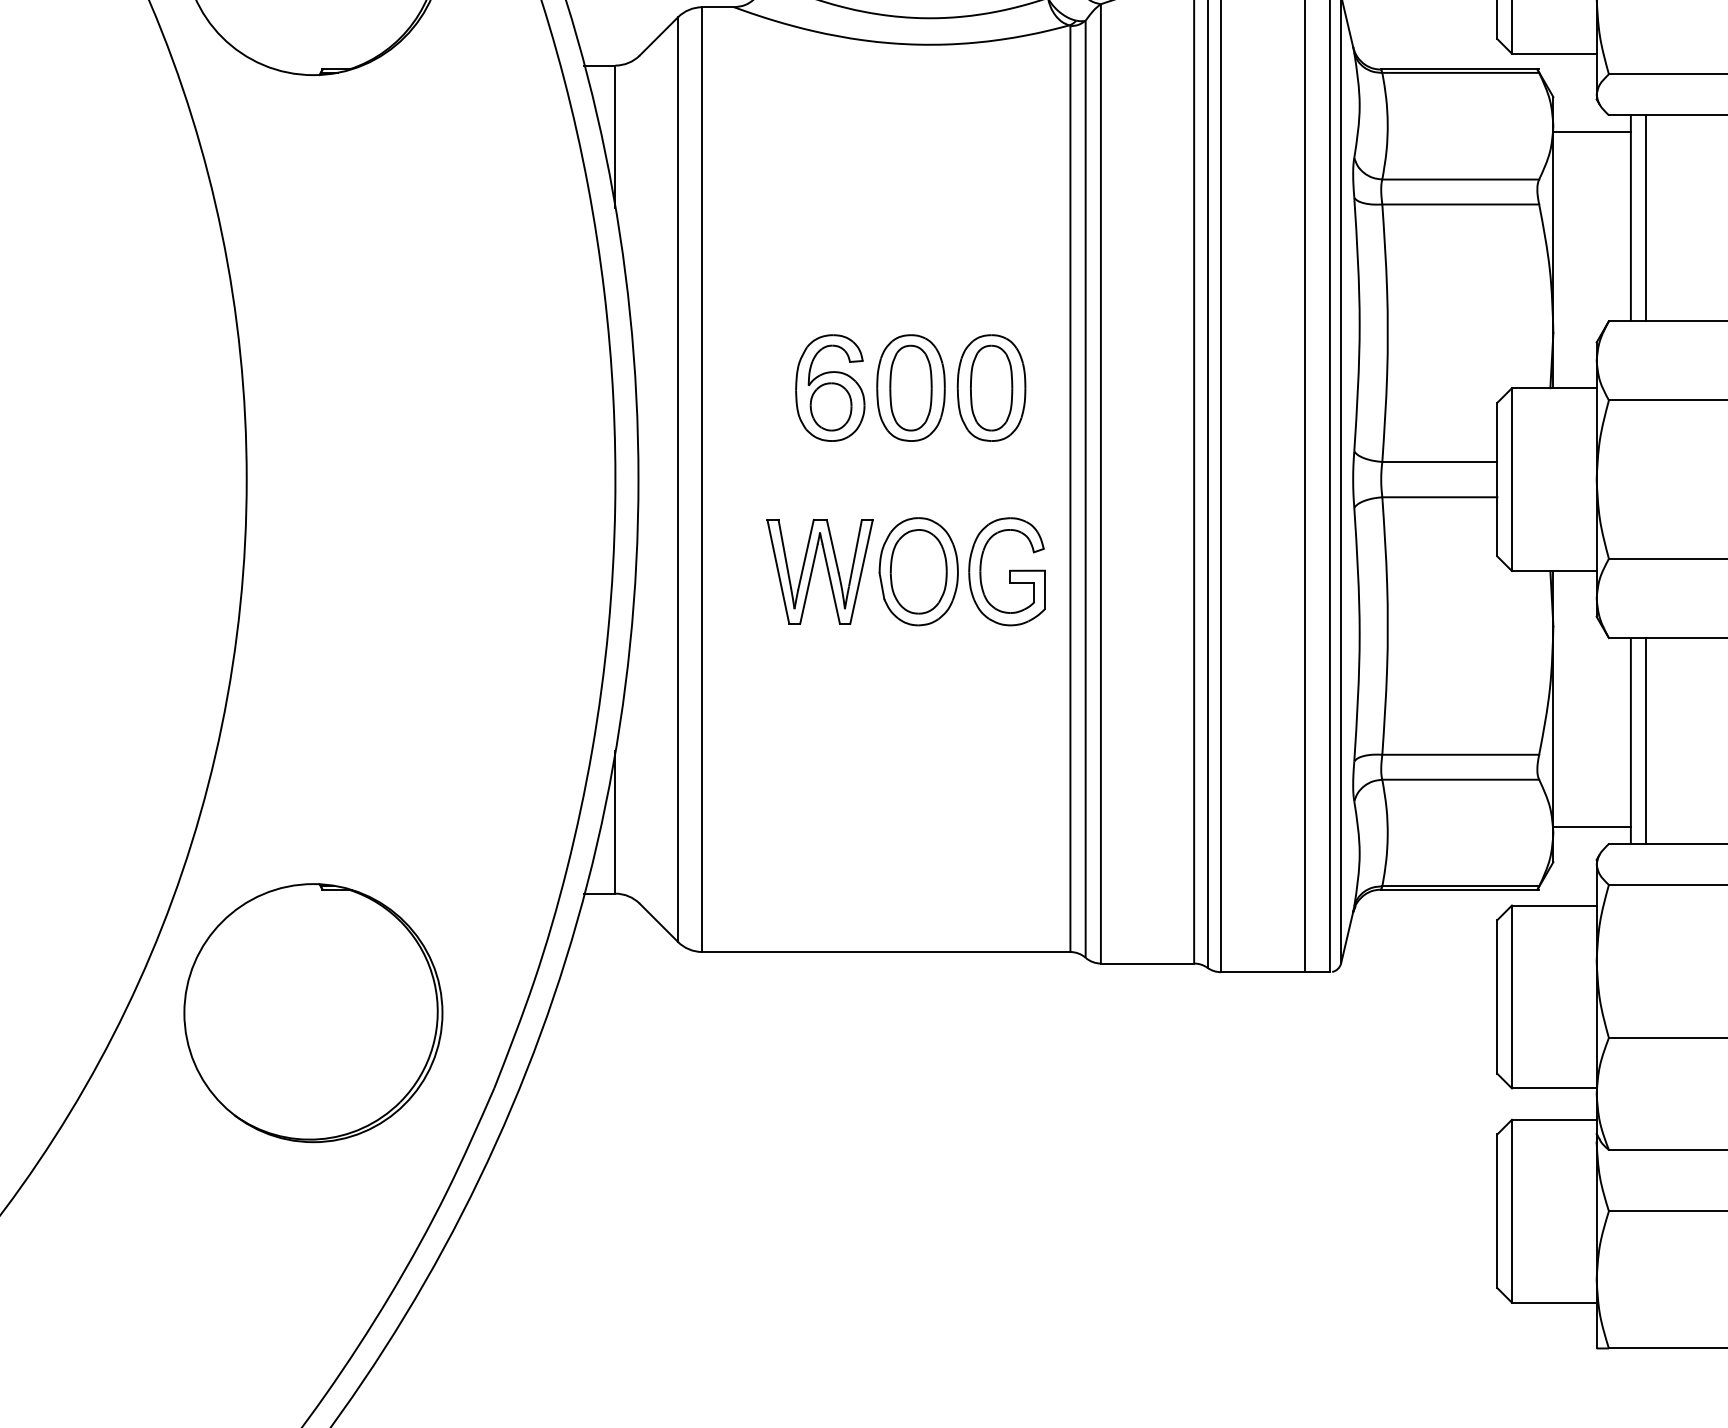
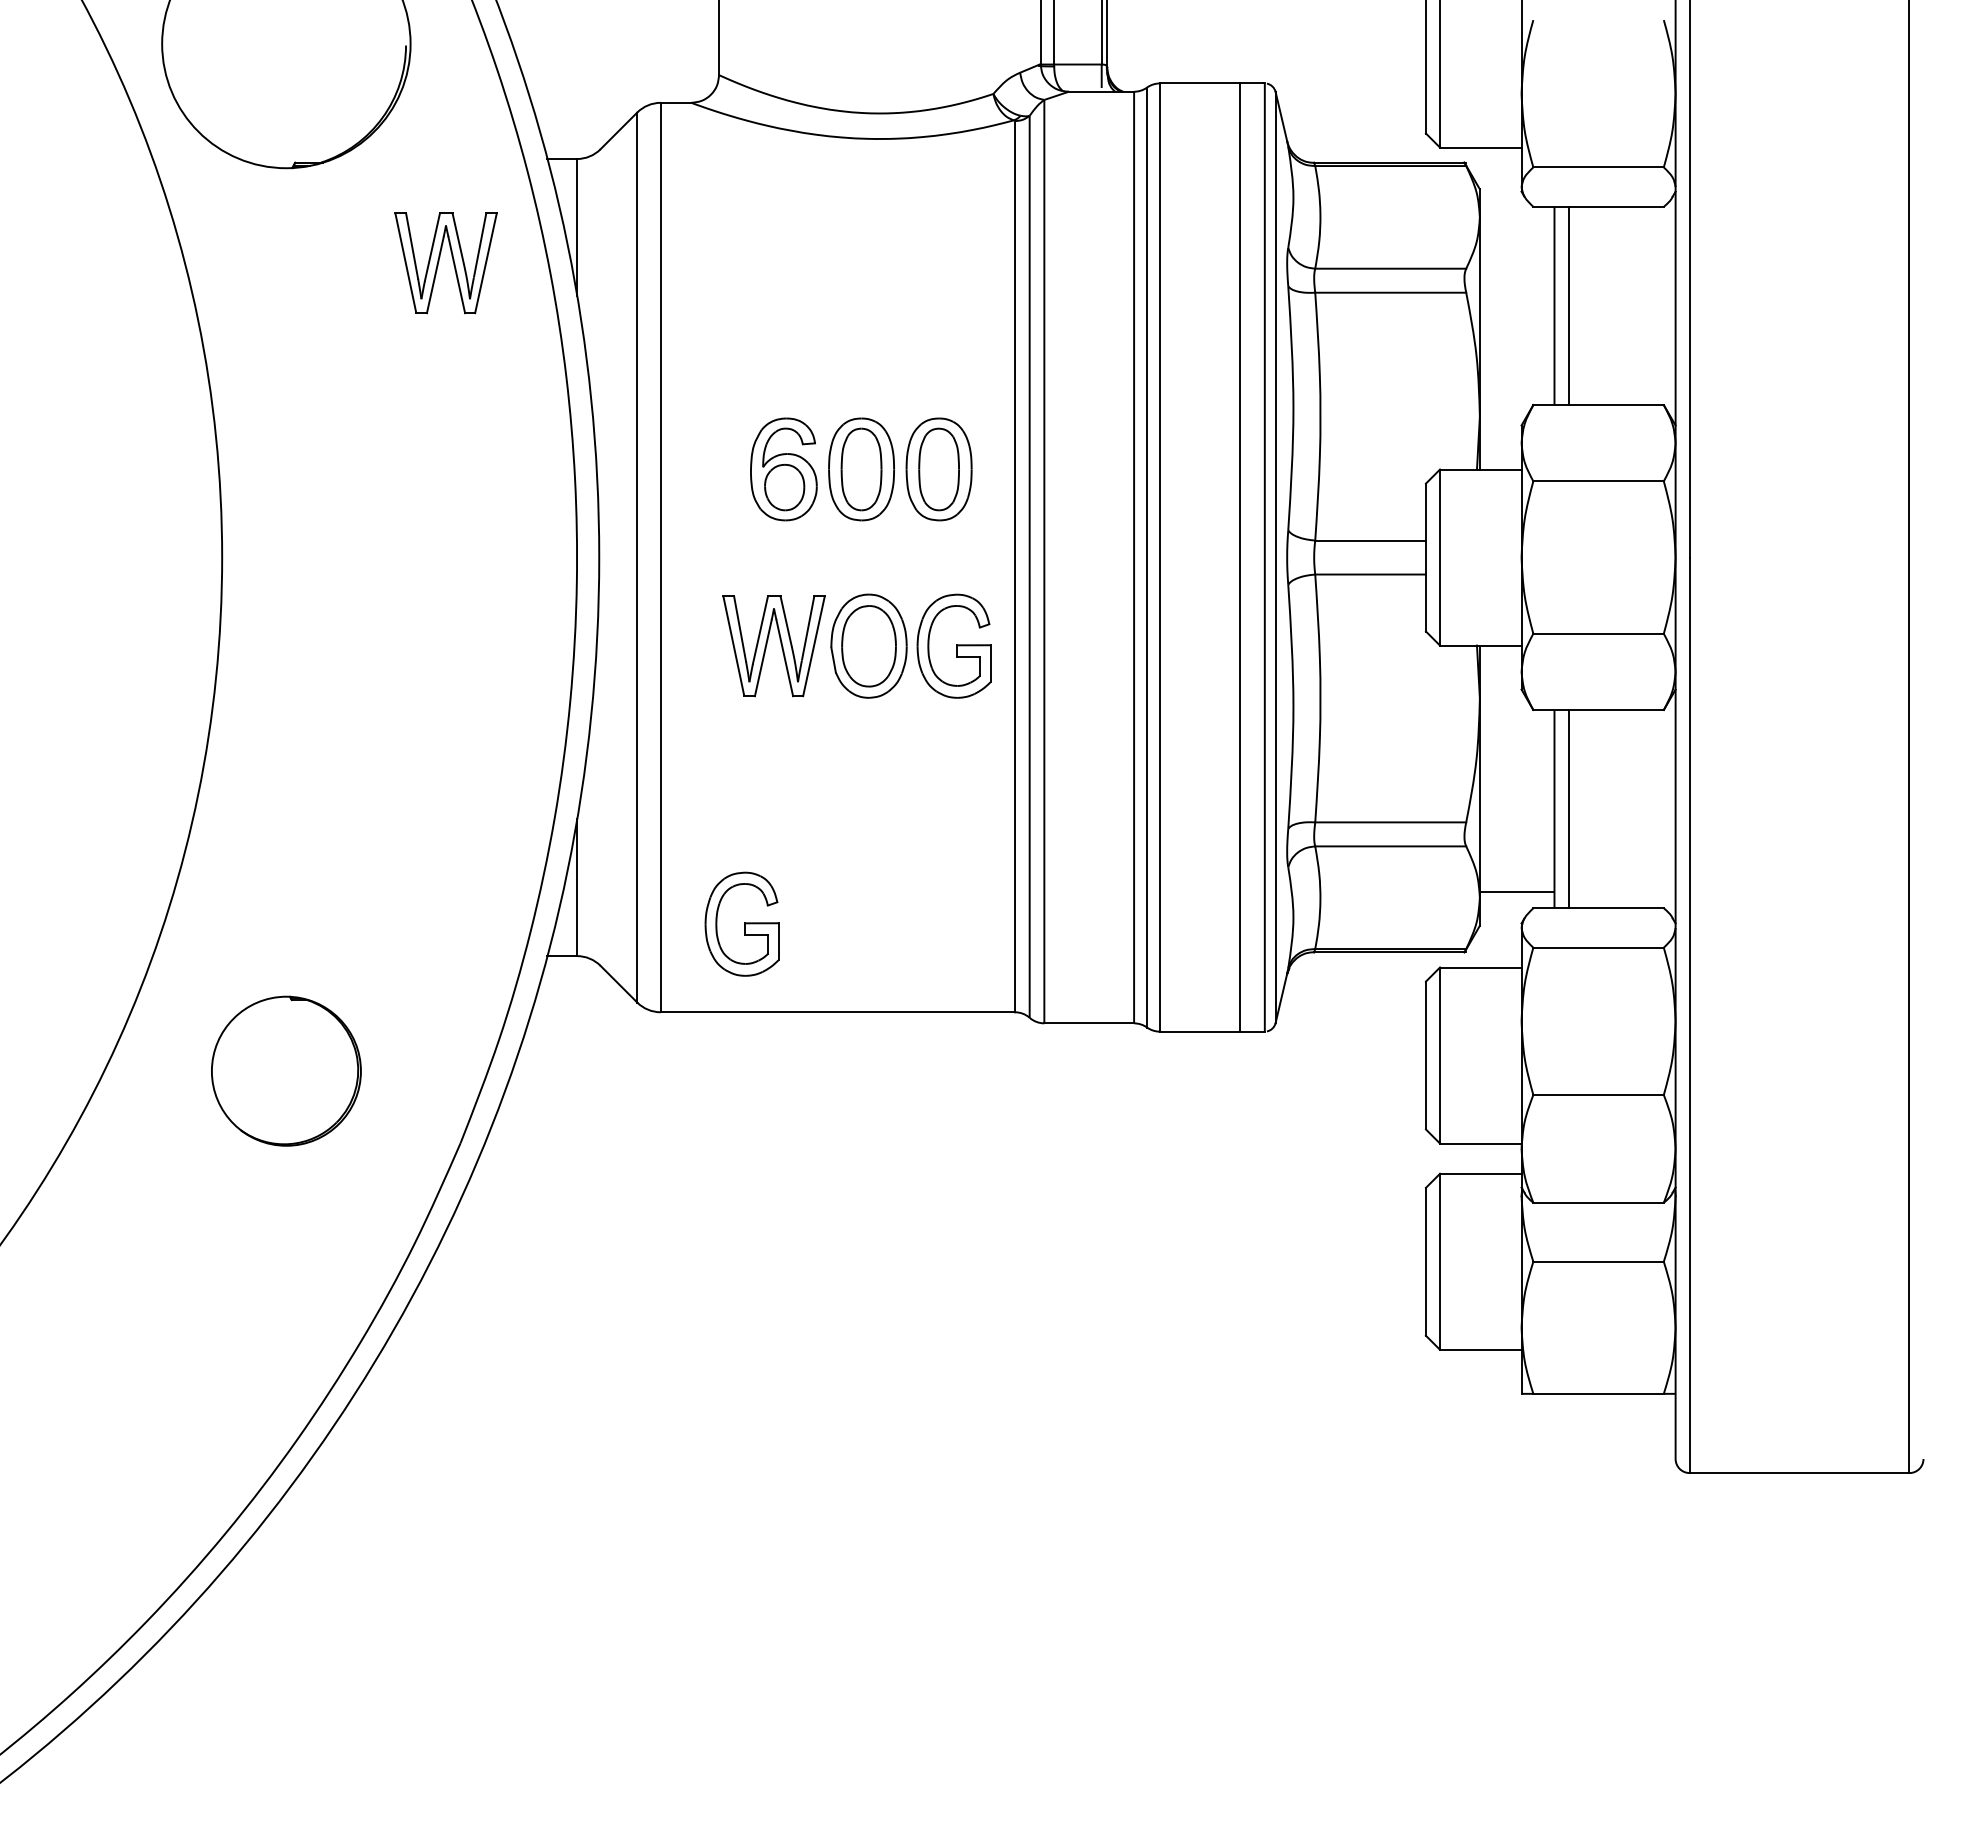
line: (1591, 132) -> (1516, 223), removed
part: (472, 172) -> (439, 261), added
part: (786, 859) -> (741, 923), added
part: (313, 1013) -> (286, 1071), size x0.6

